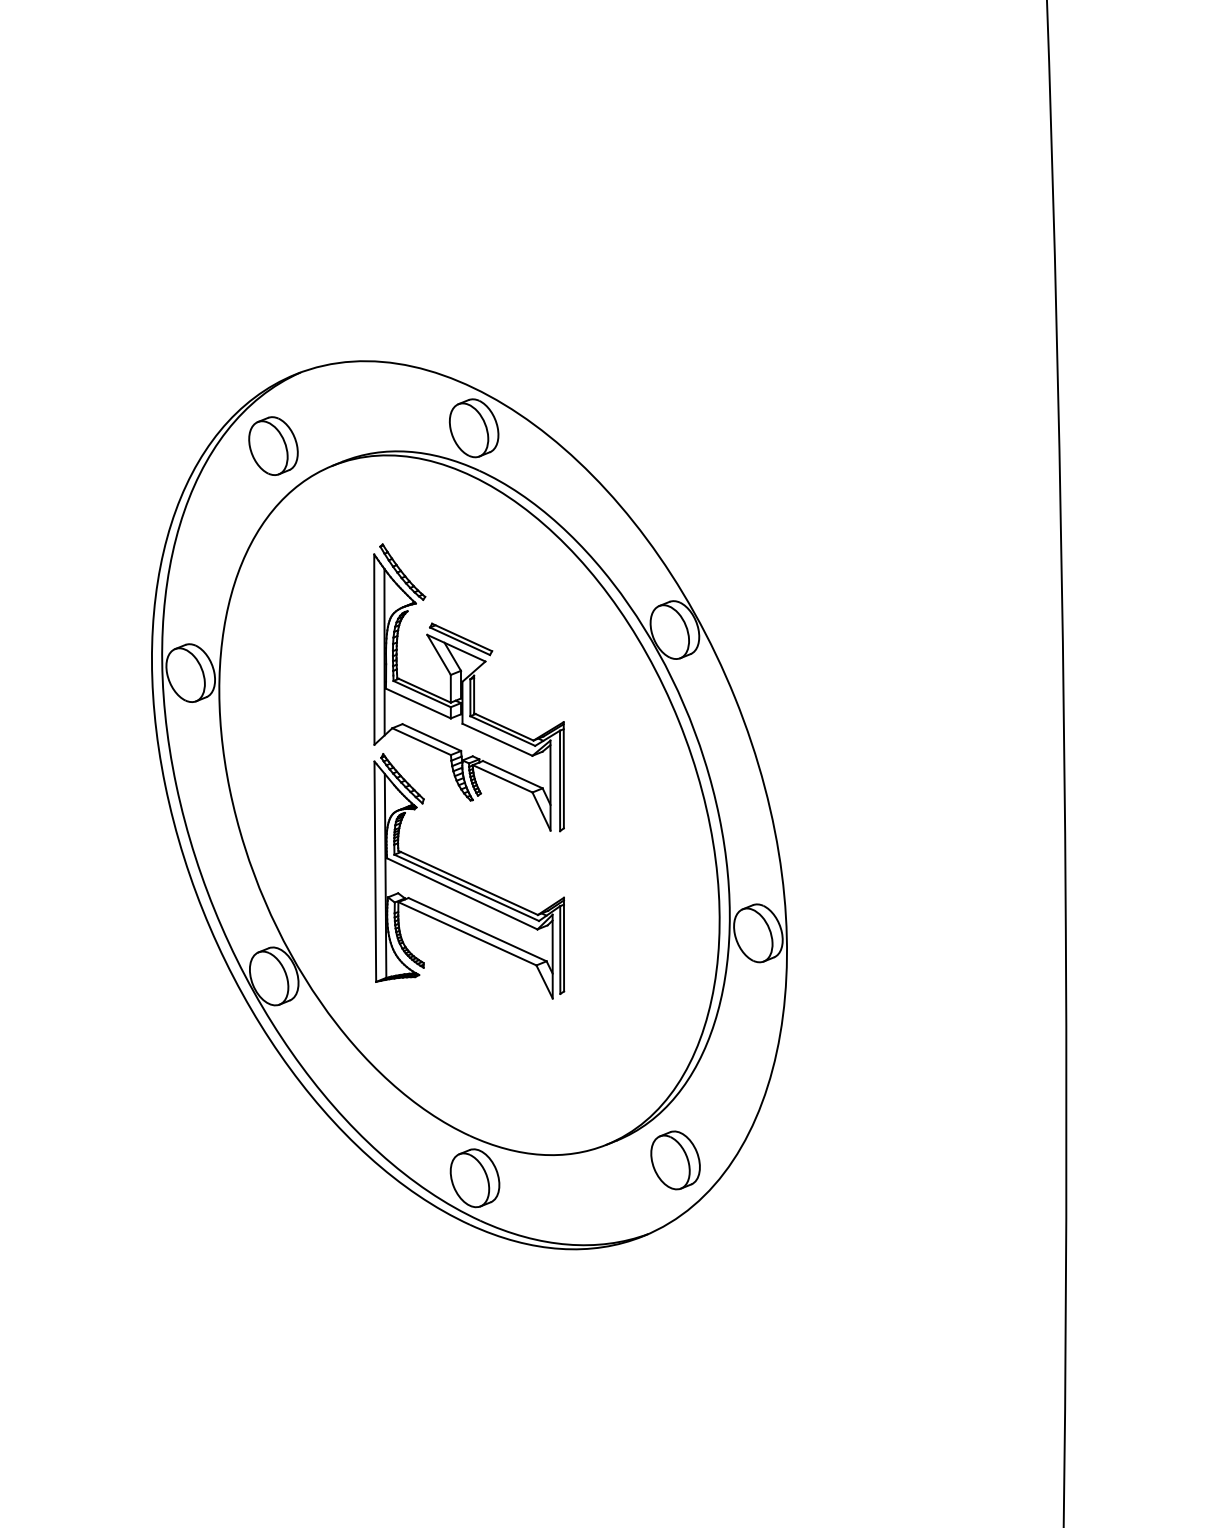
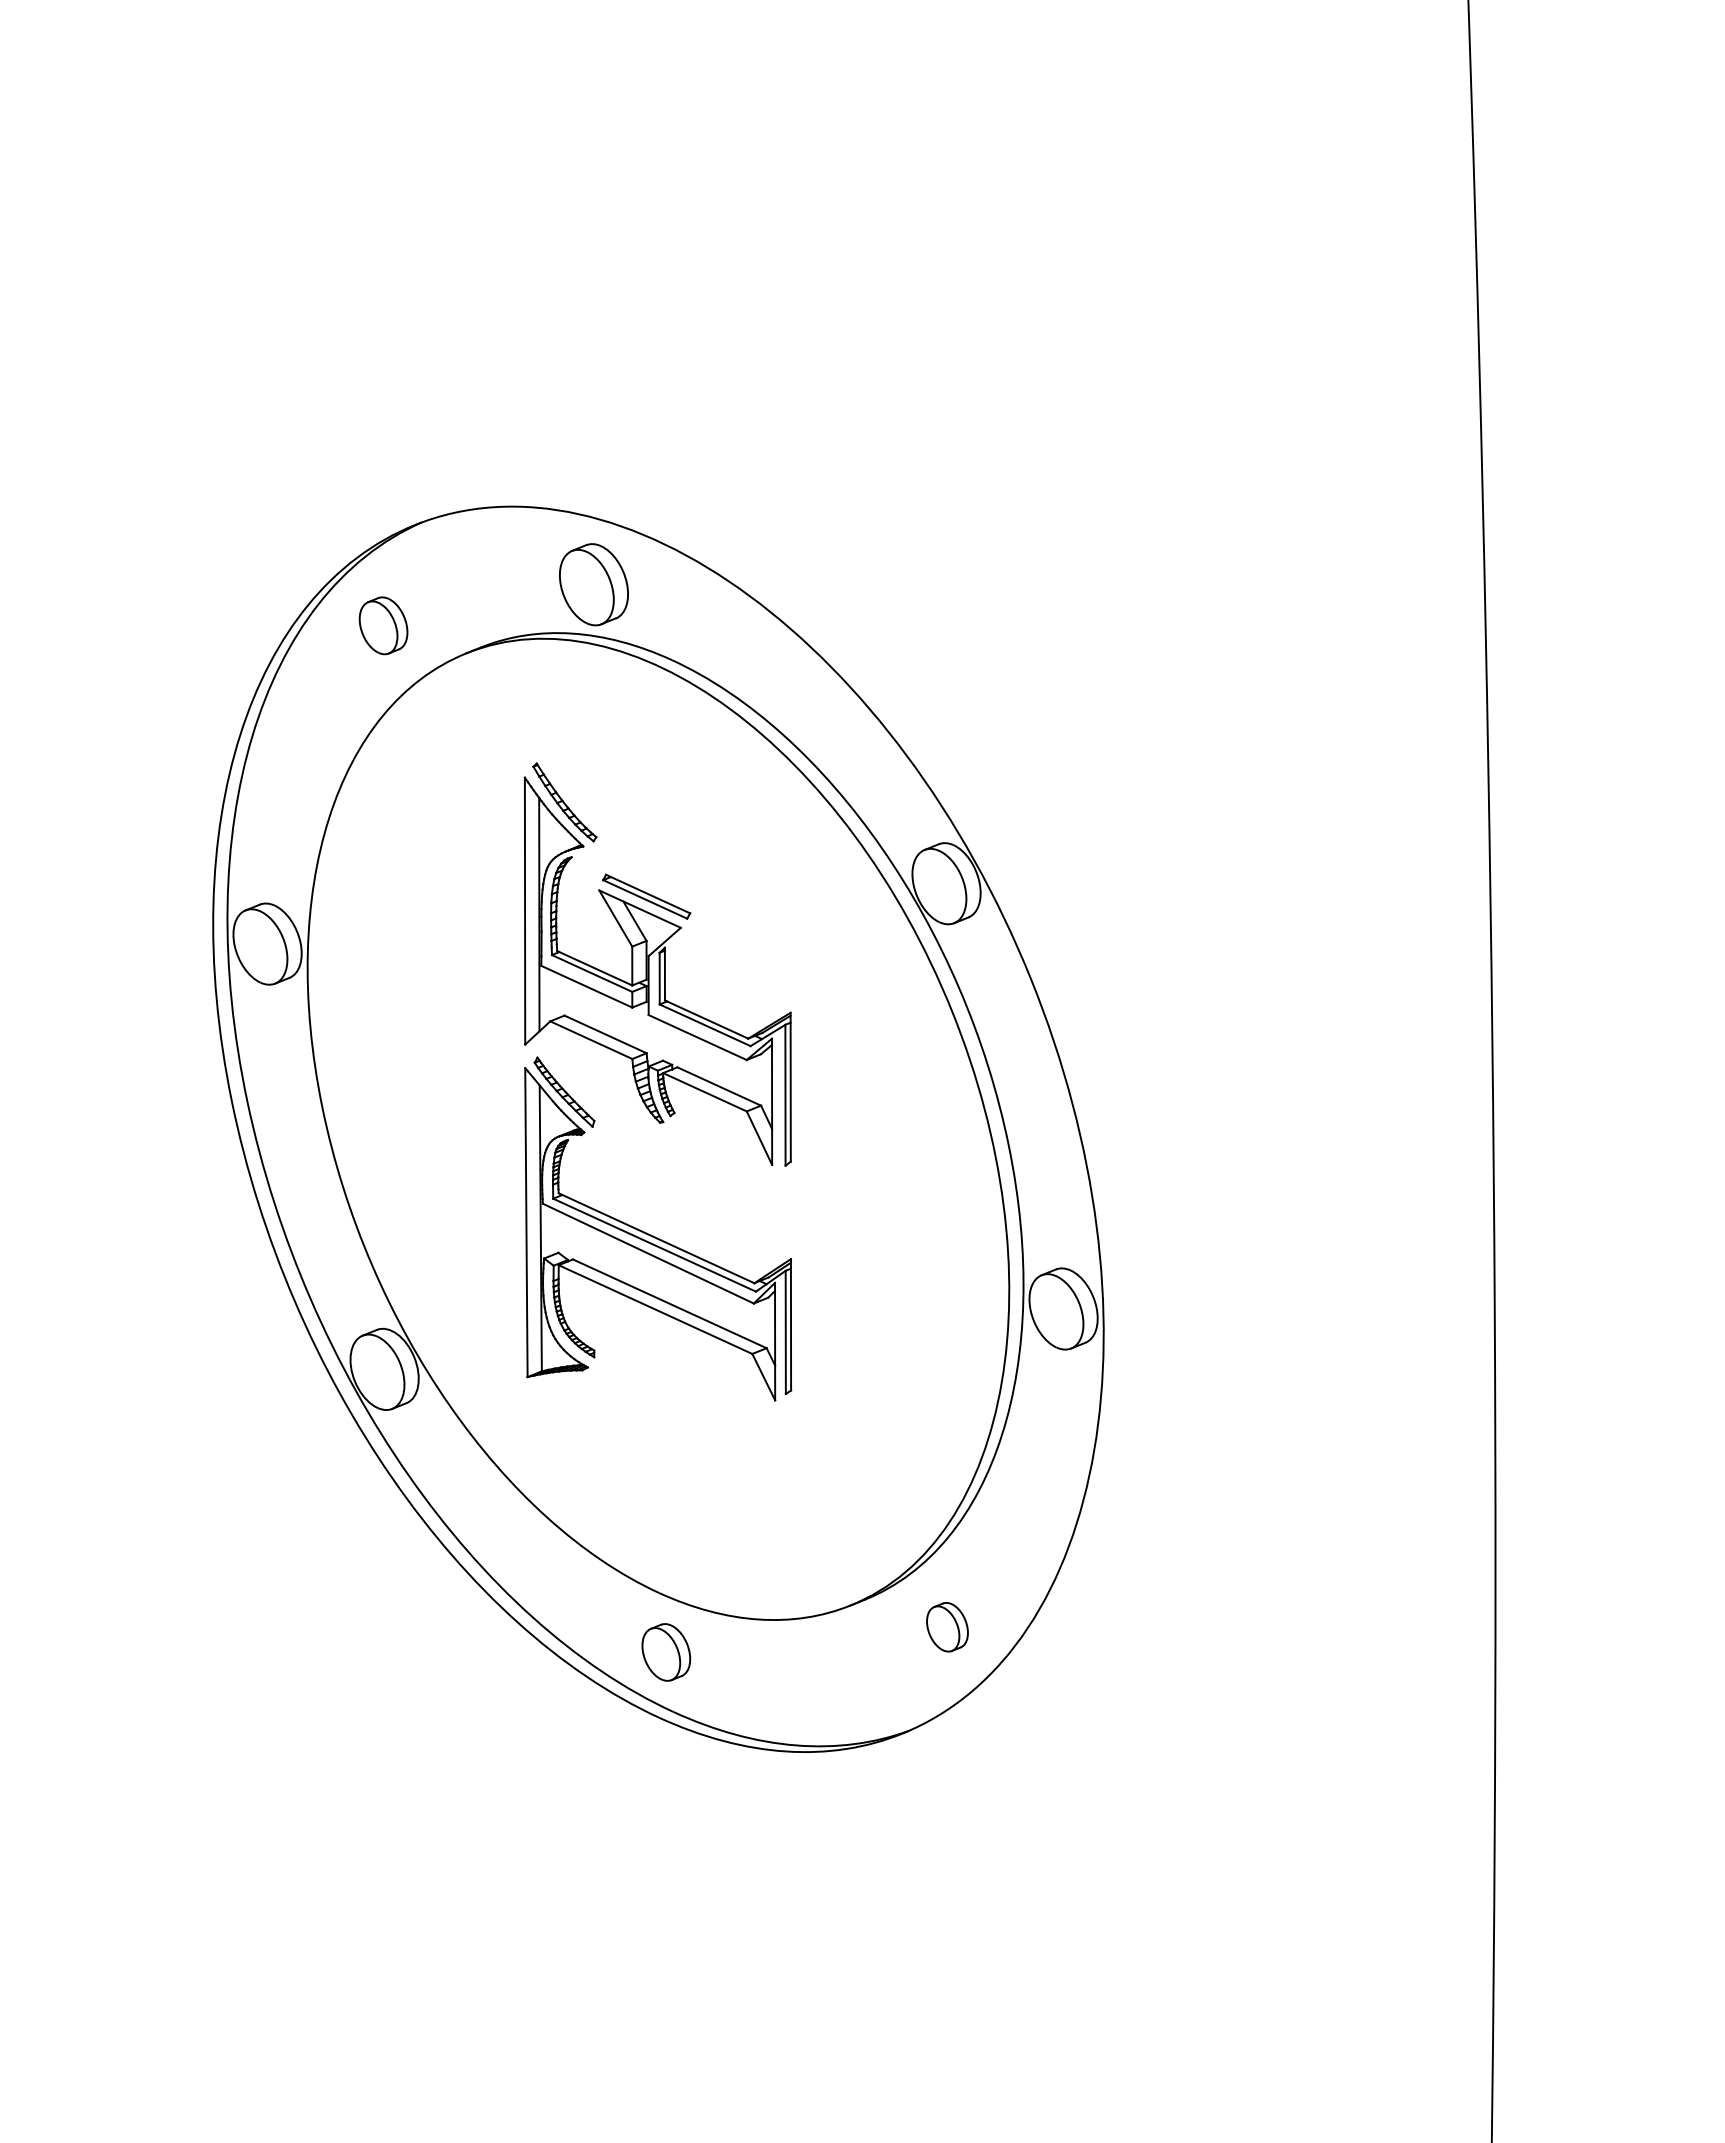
part: (473, 428) -> (593, 584), moved
part: (273, 445) -> (383, 625), size x0.7
part: (675, 1159) -> (947, 1626), size x0.6
part: (475, 1178) -> (666, 1652), size x0.7

